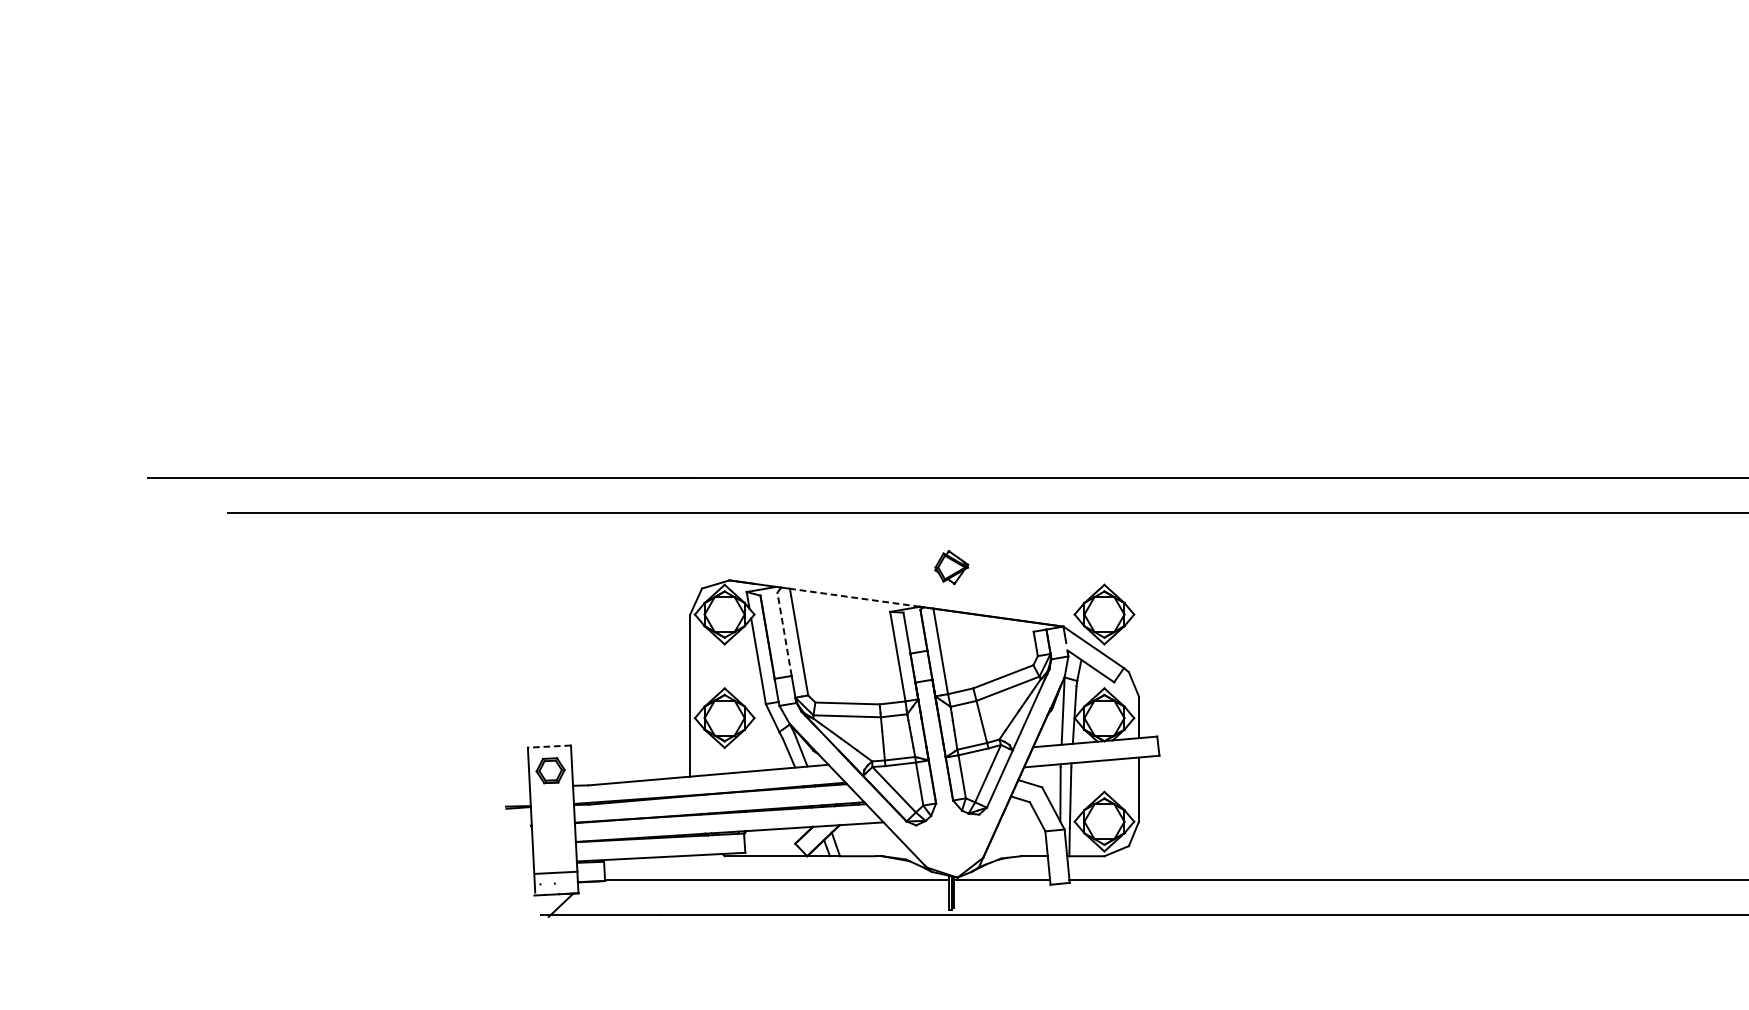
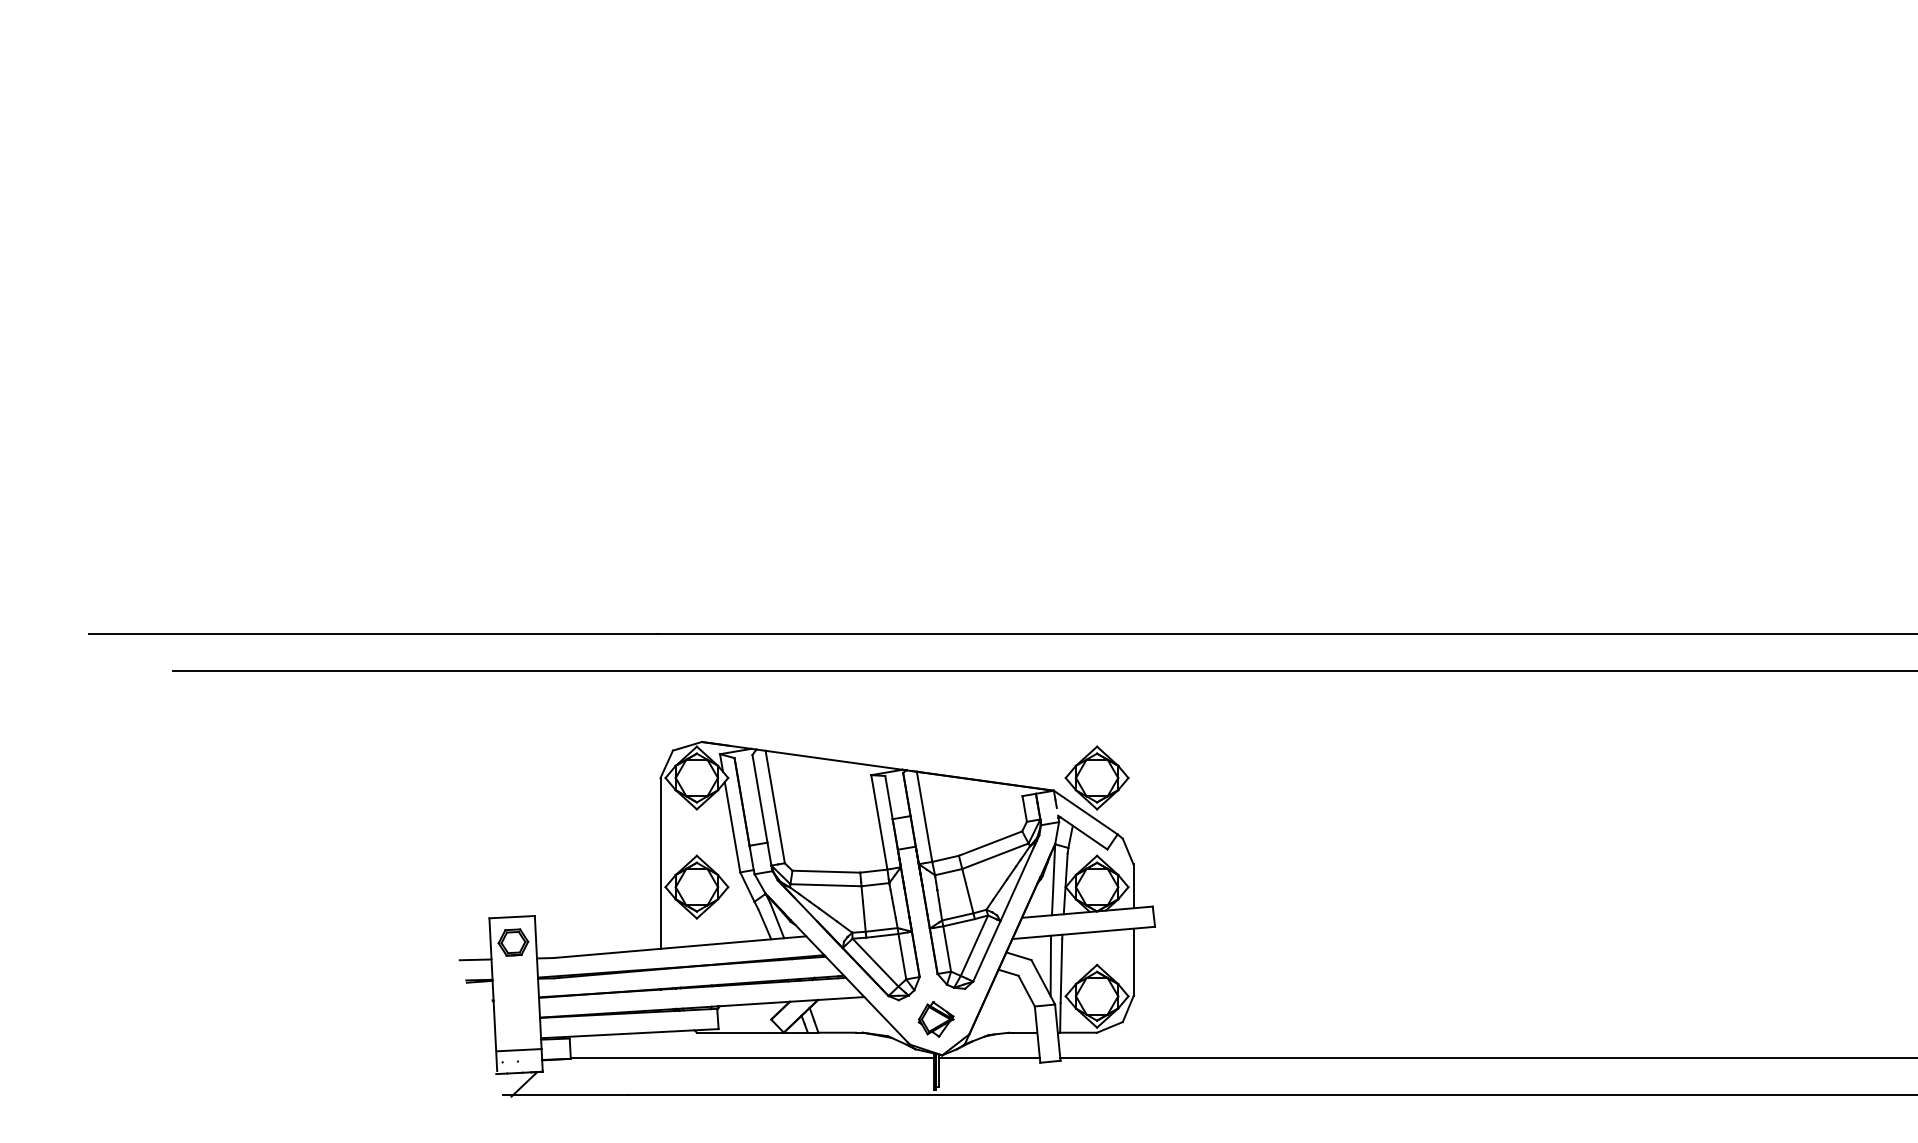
part: (951, 567) -> (935, 1019), moved
line: (854, 597) -> (833, 760), dashed -> solid
line: (784, 634) -> (759, 798), dashed -> solid
line: (549, 746) -> (512, 917), dashed -> solid
line: (514, 786) -> (475, 959), added

